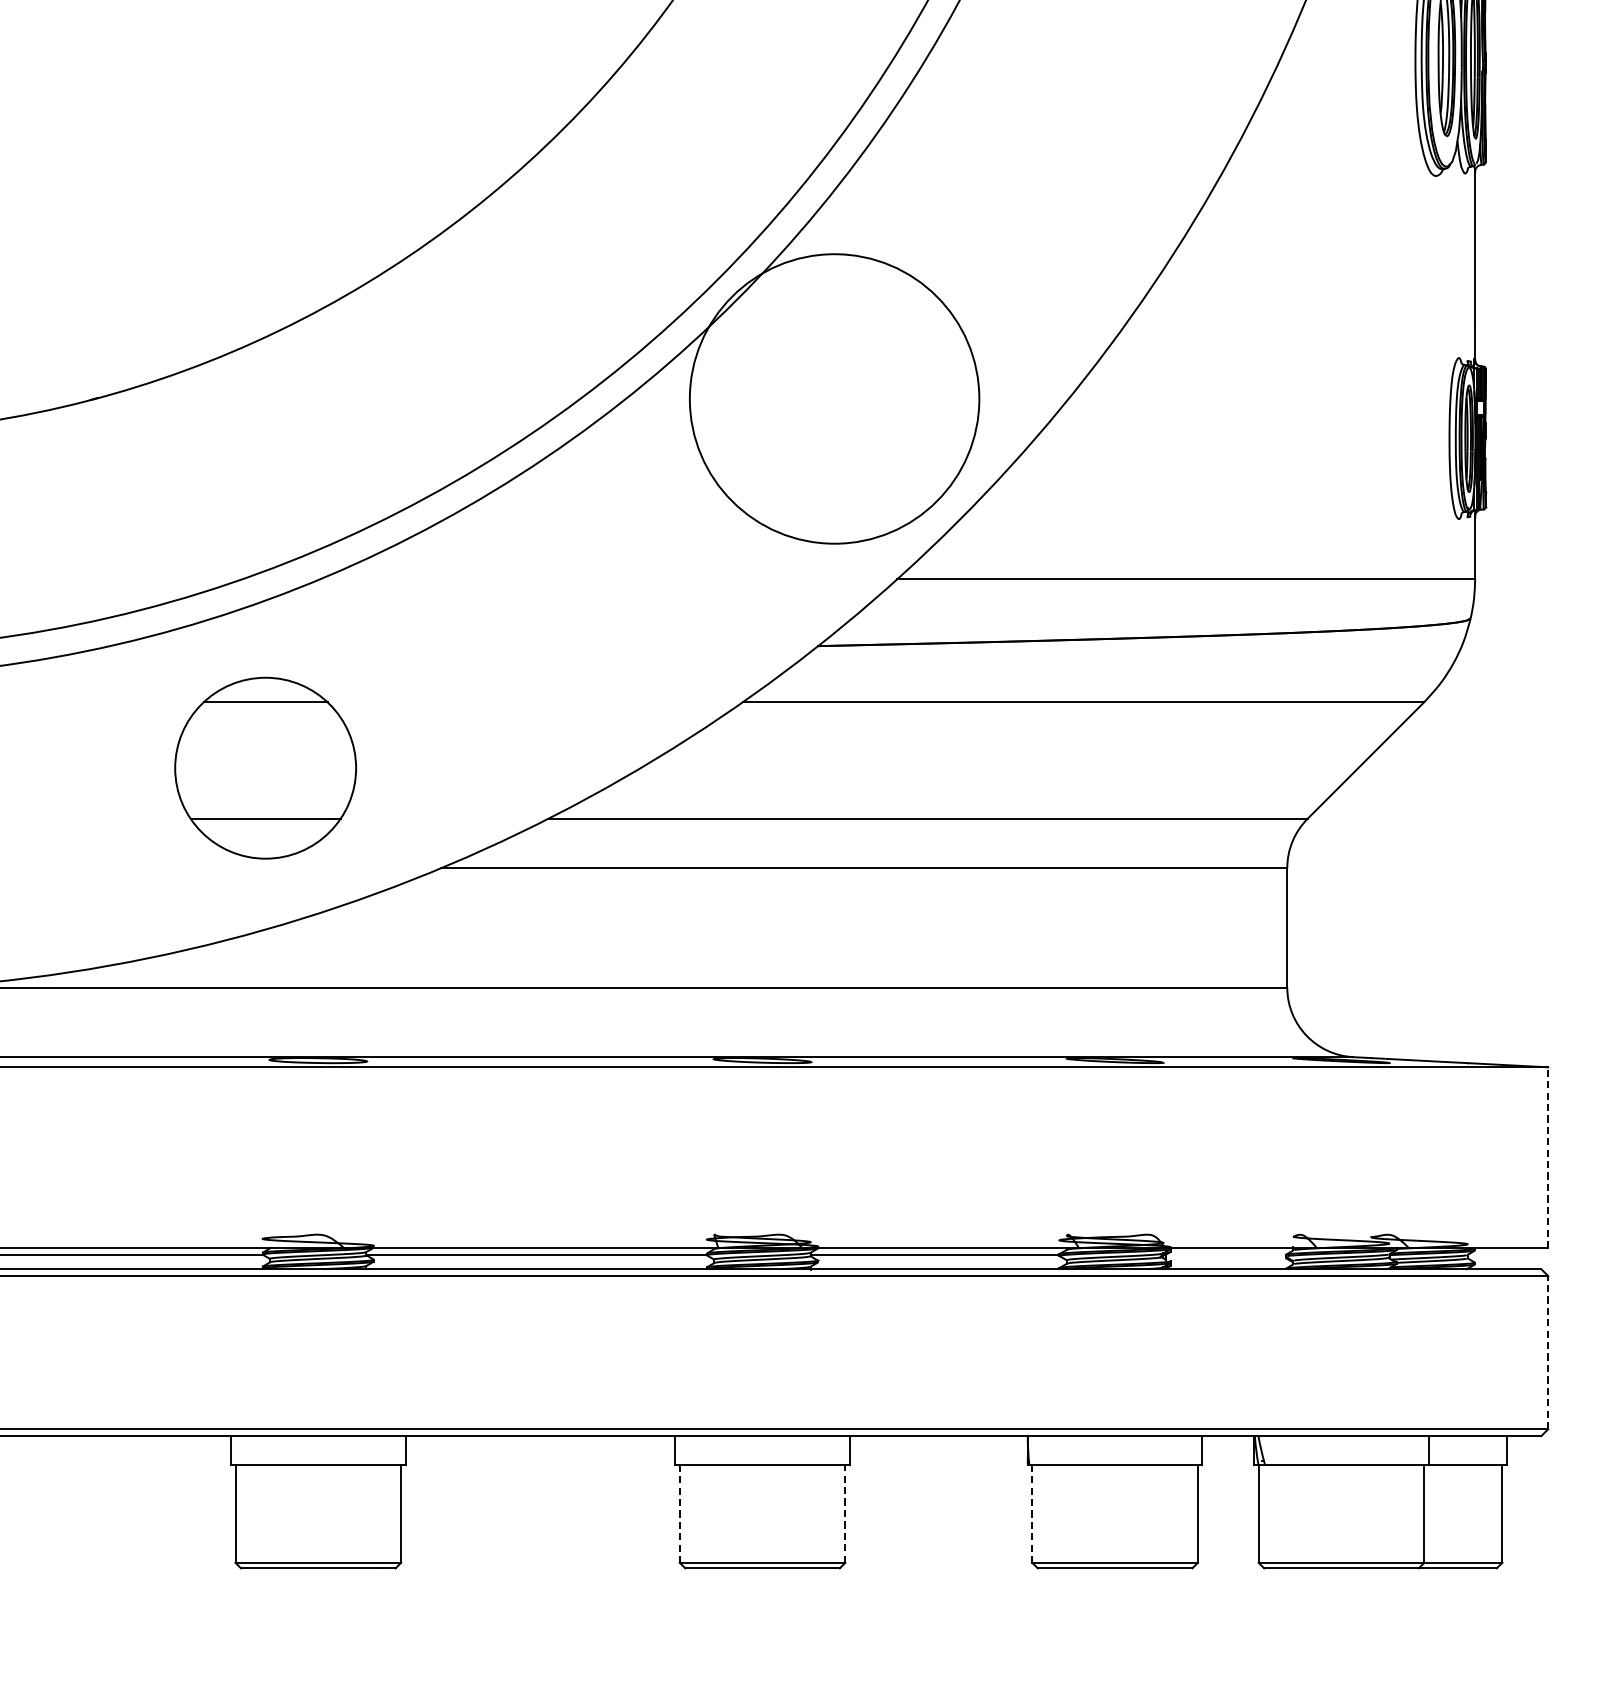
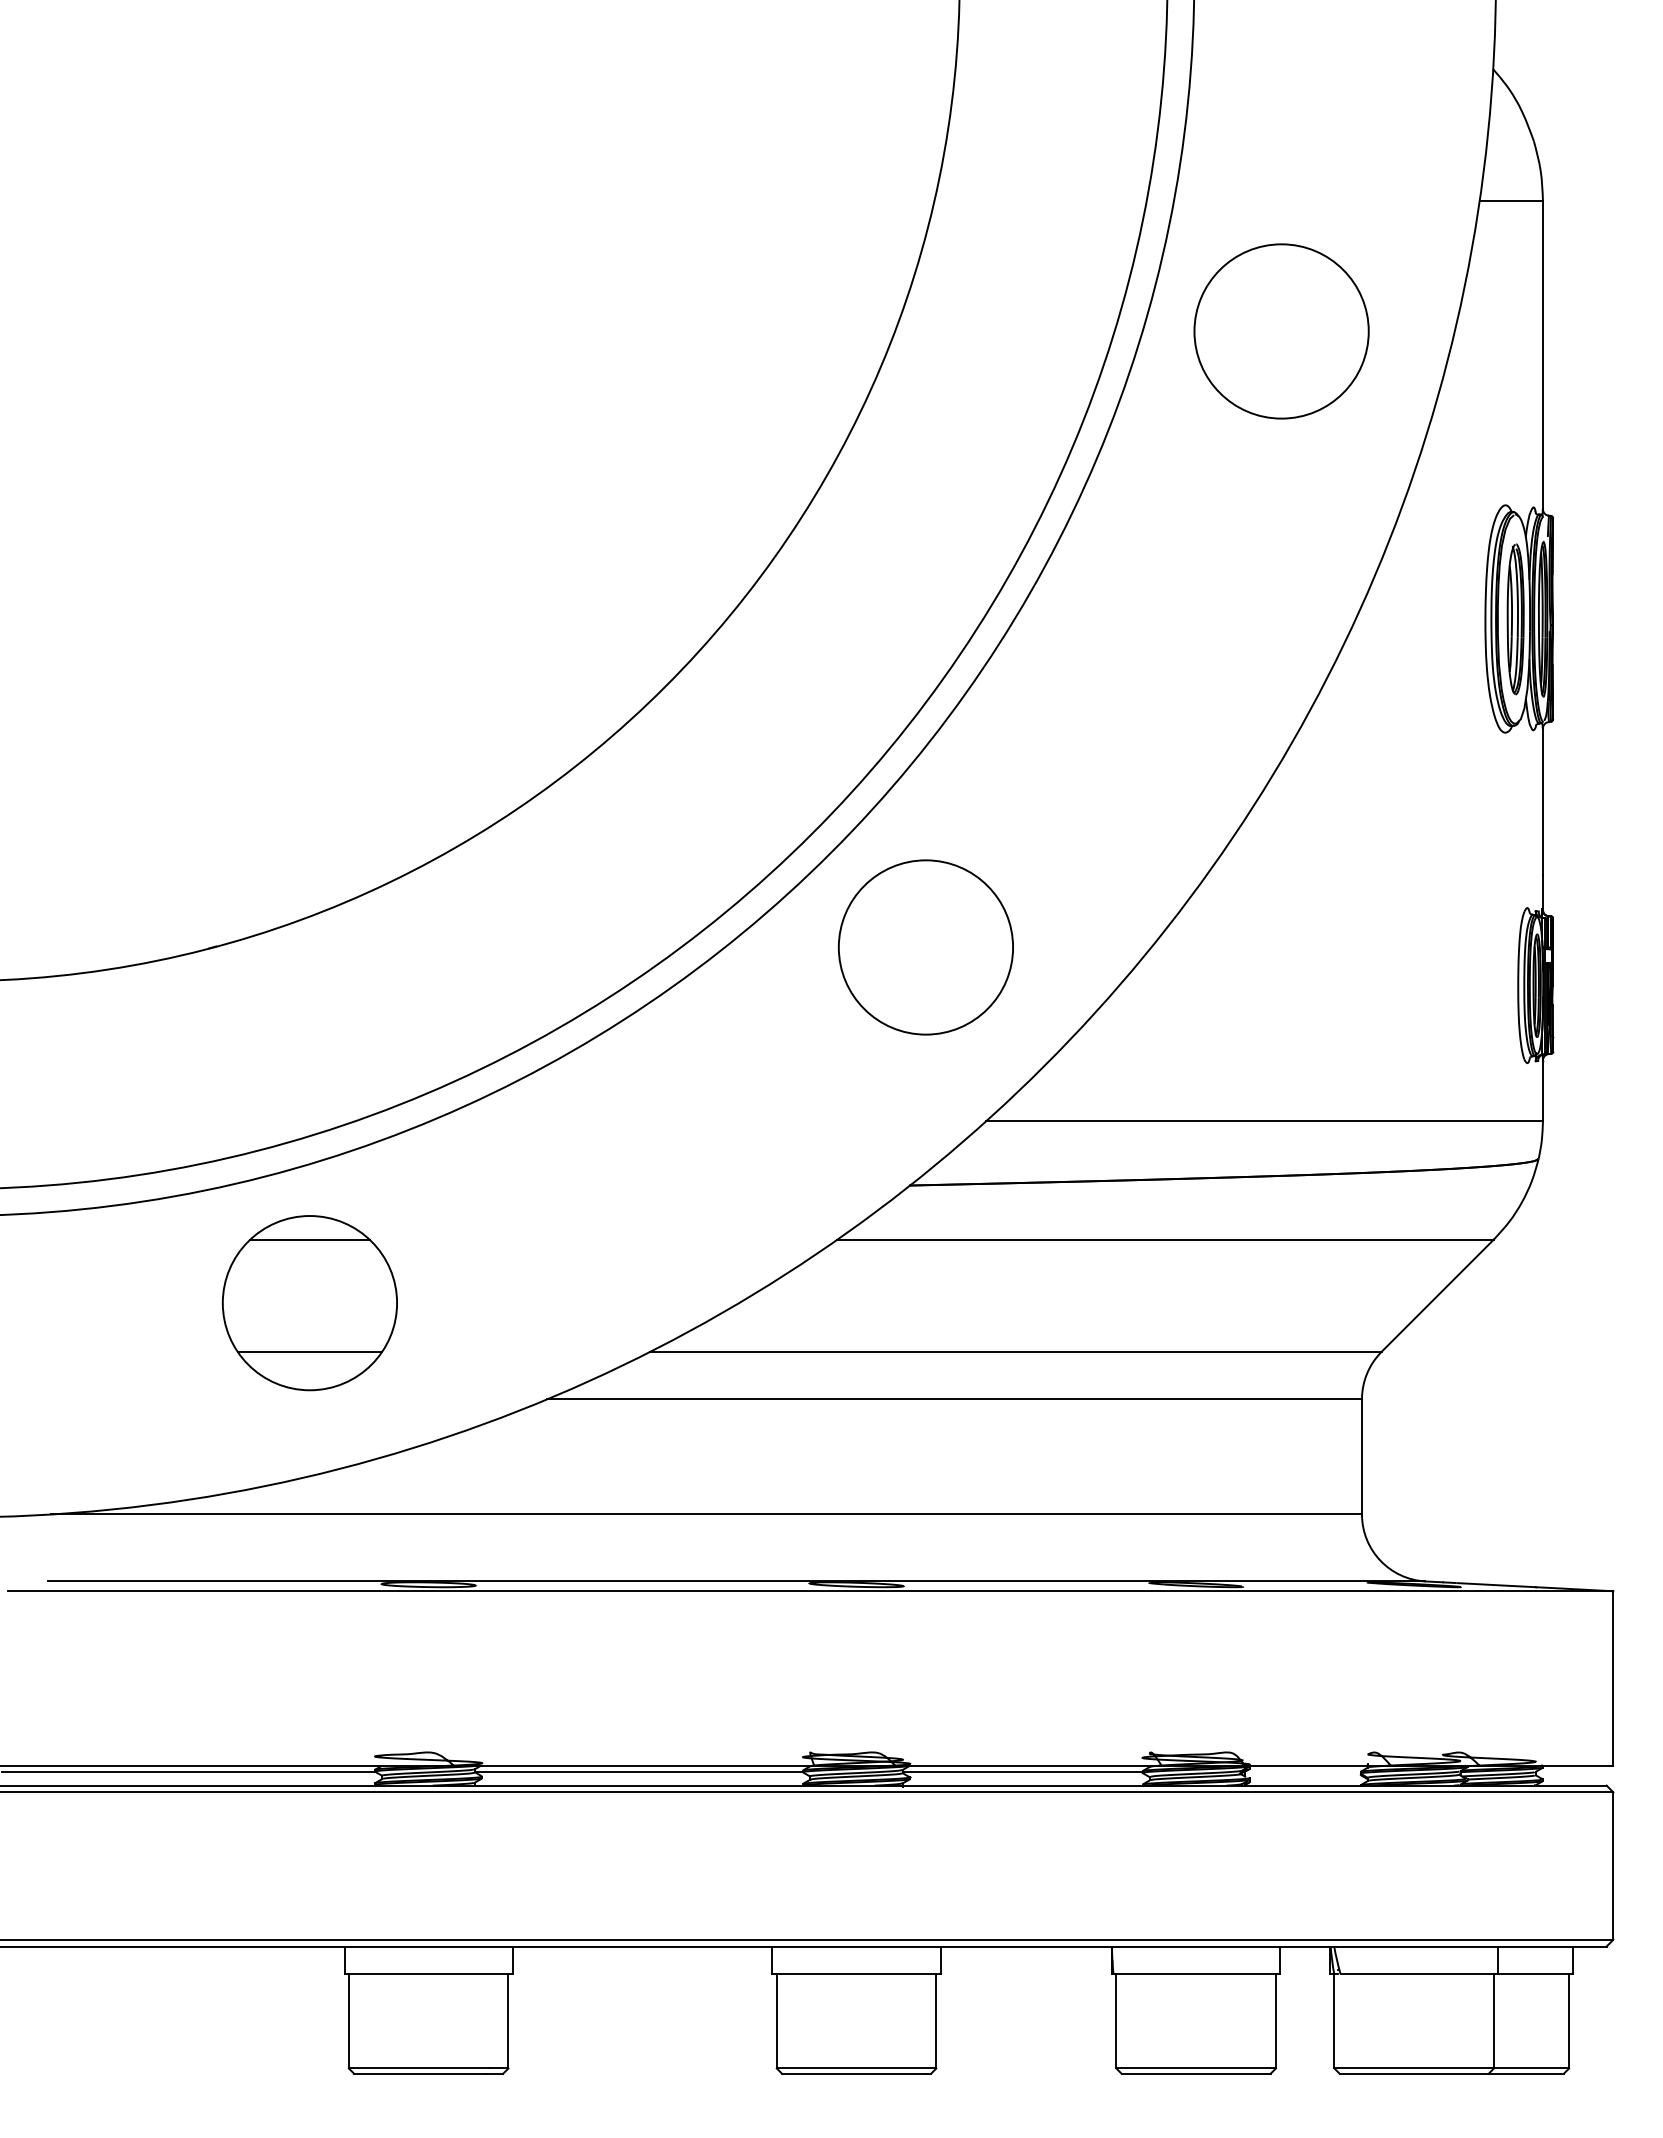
circle: (834, 398) -> (925, 947), size x0.62
part: (265, 768) -> (309, 1303), moved
line: (1548, 1156) -> (1613, 1677), dashed -> solid
line: (1548, 1353) -> (1613, 1866), dashed -> solid
line: (845, 1512) -> (936, 2020), dashed -> solid
line: (679, 1514) -> (776, 2021), dashed -> solid
line: (1032, 1514) -> (1116, 2021), dashed -> solid

